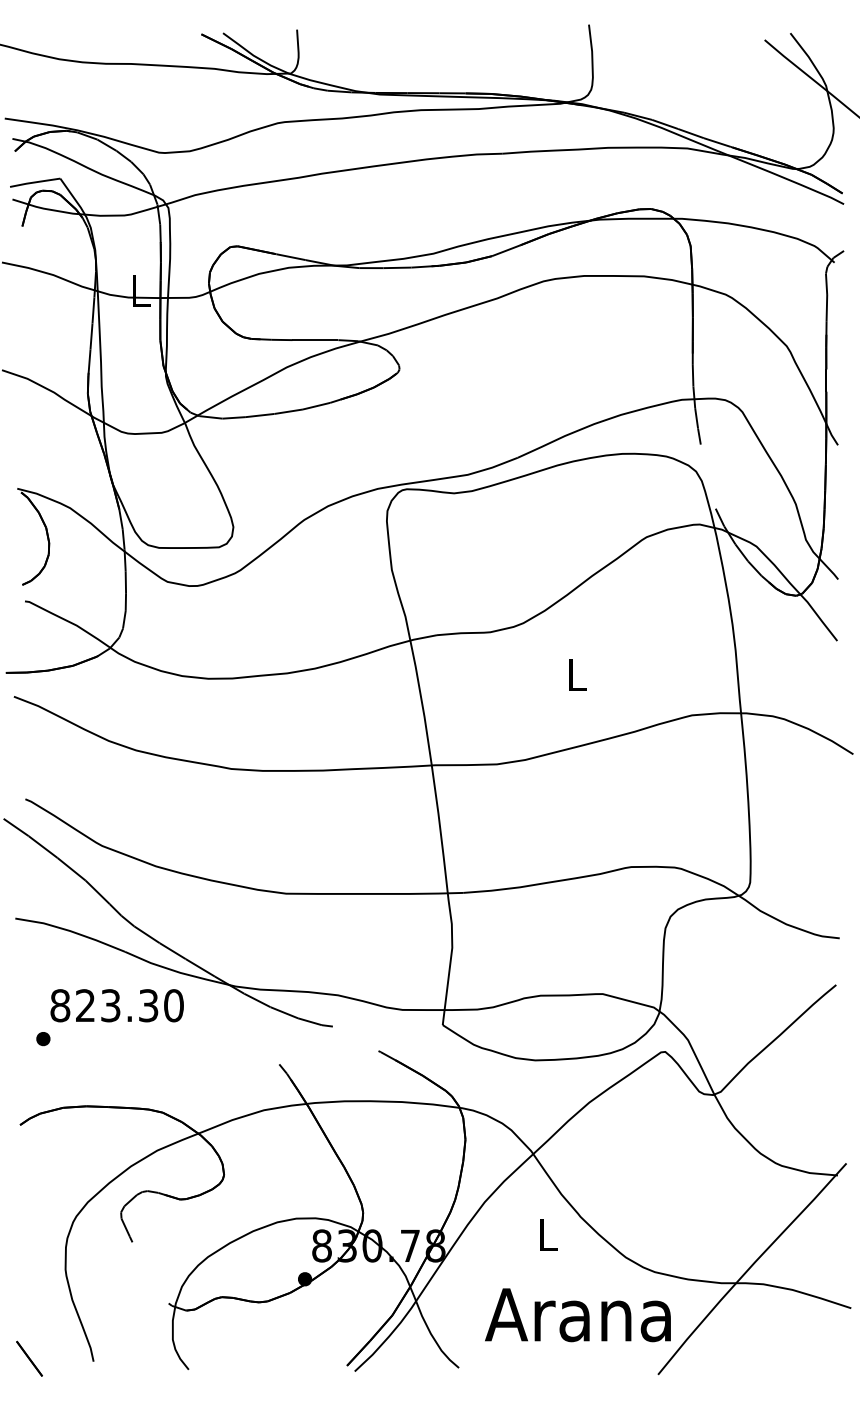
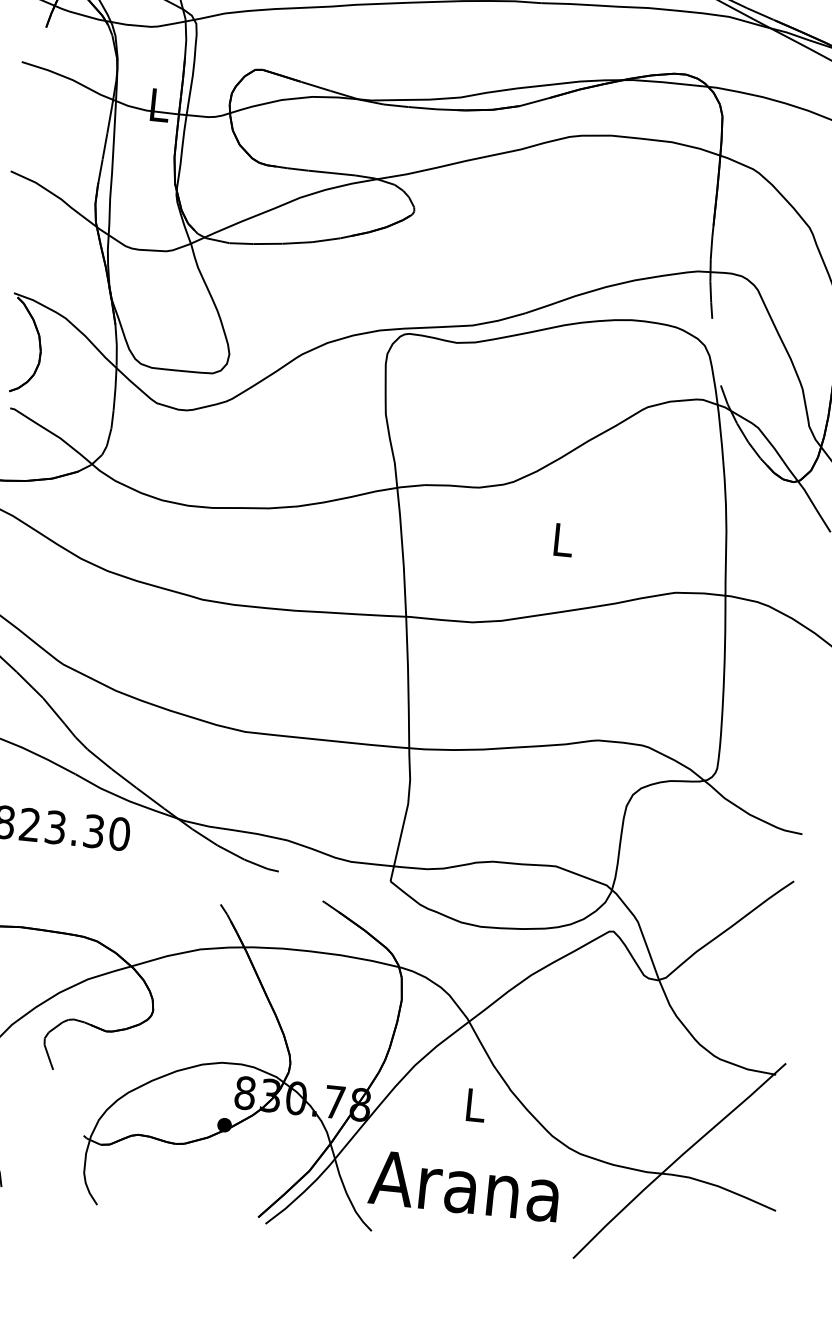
text: (577, 1315) -> (463, 1186), moved

